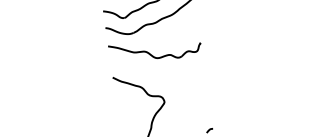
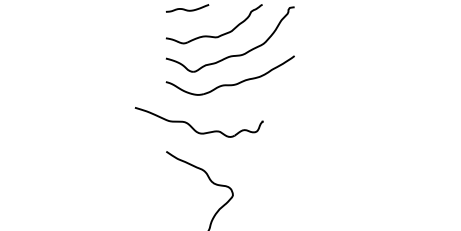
part: (151, 54) -> (193, 127), moved

